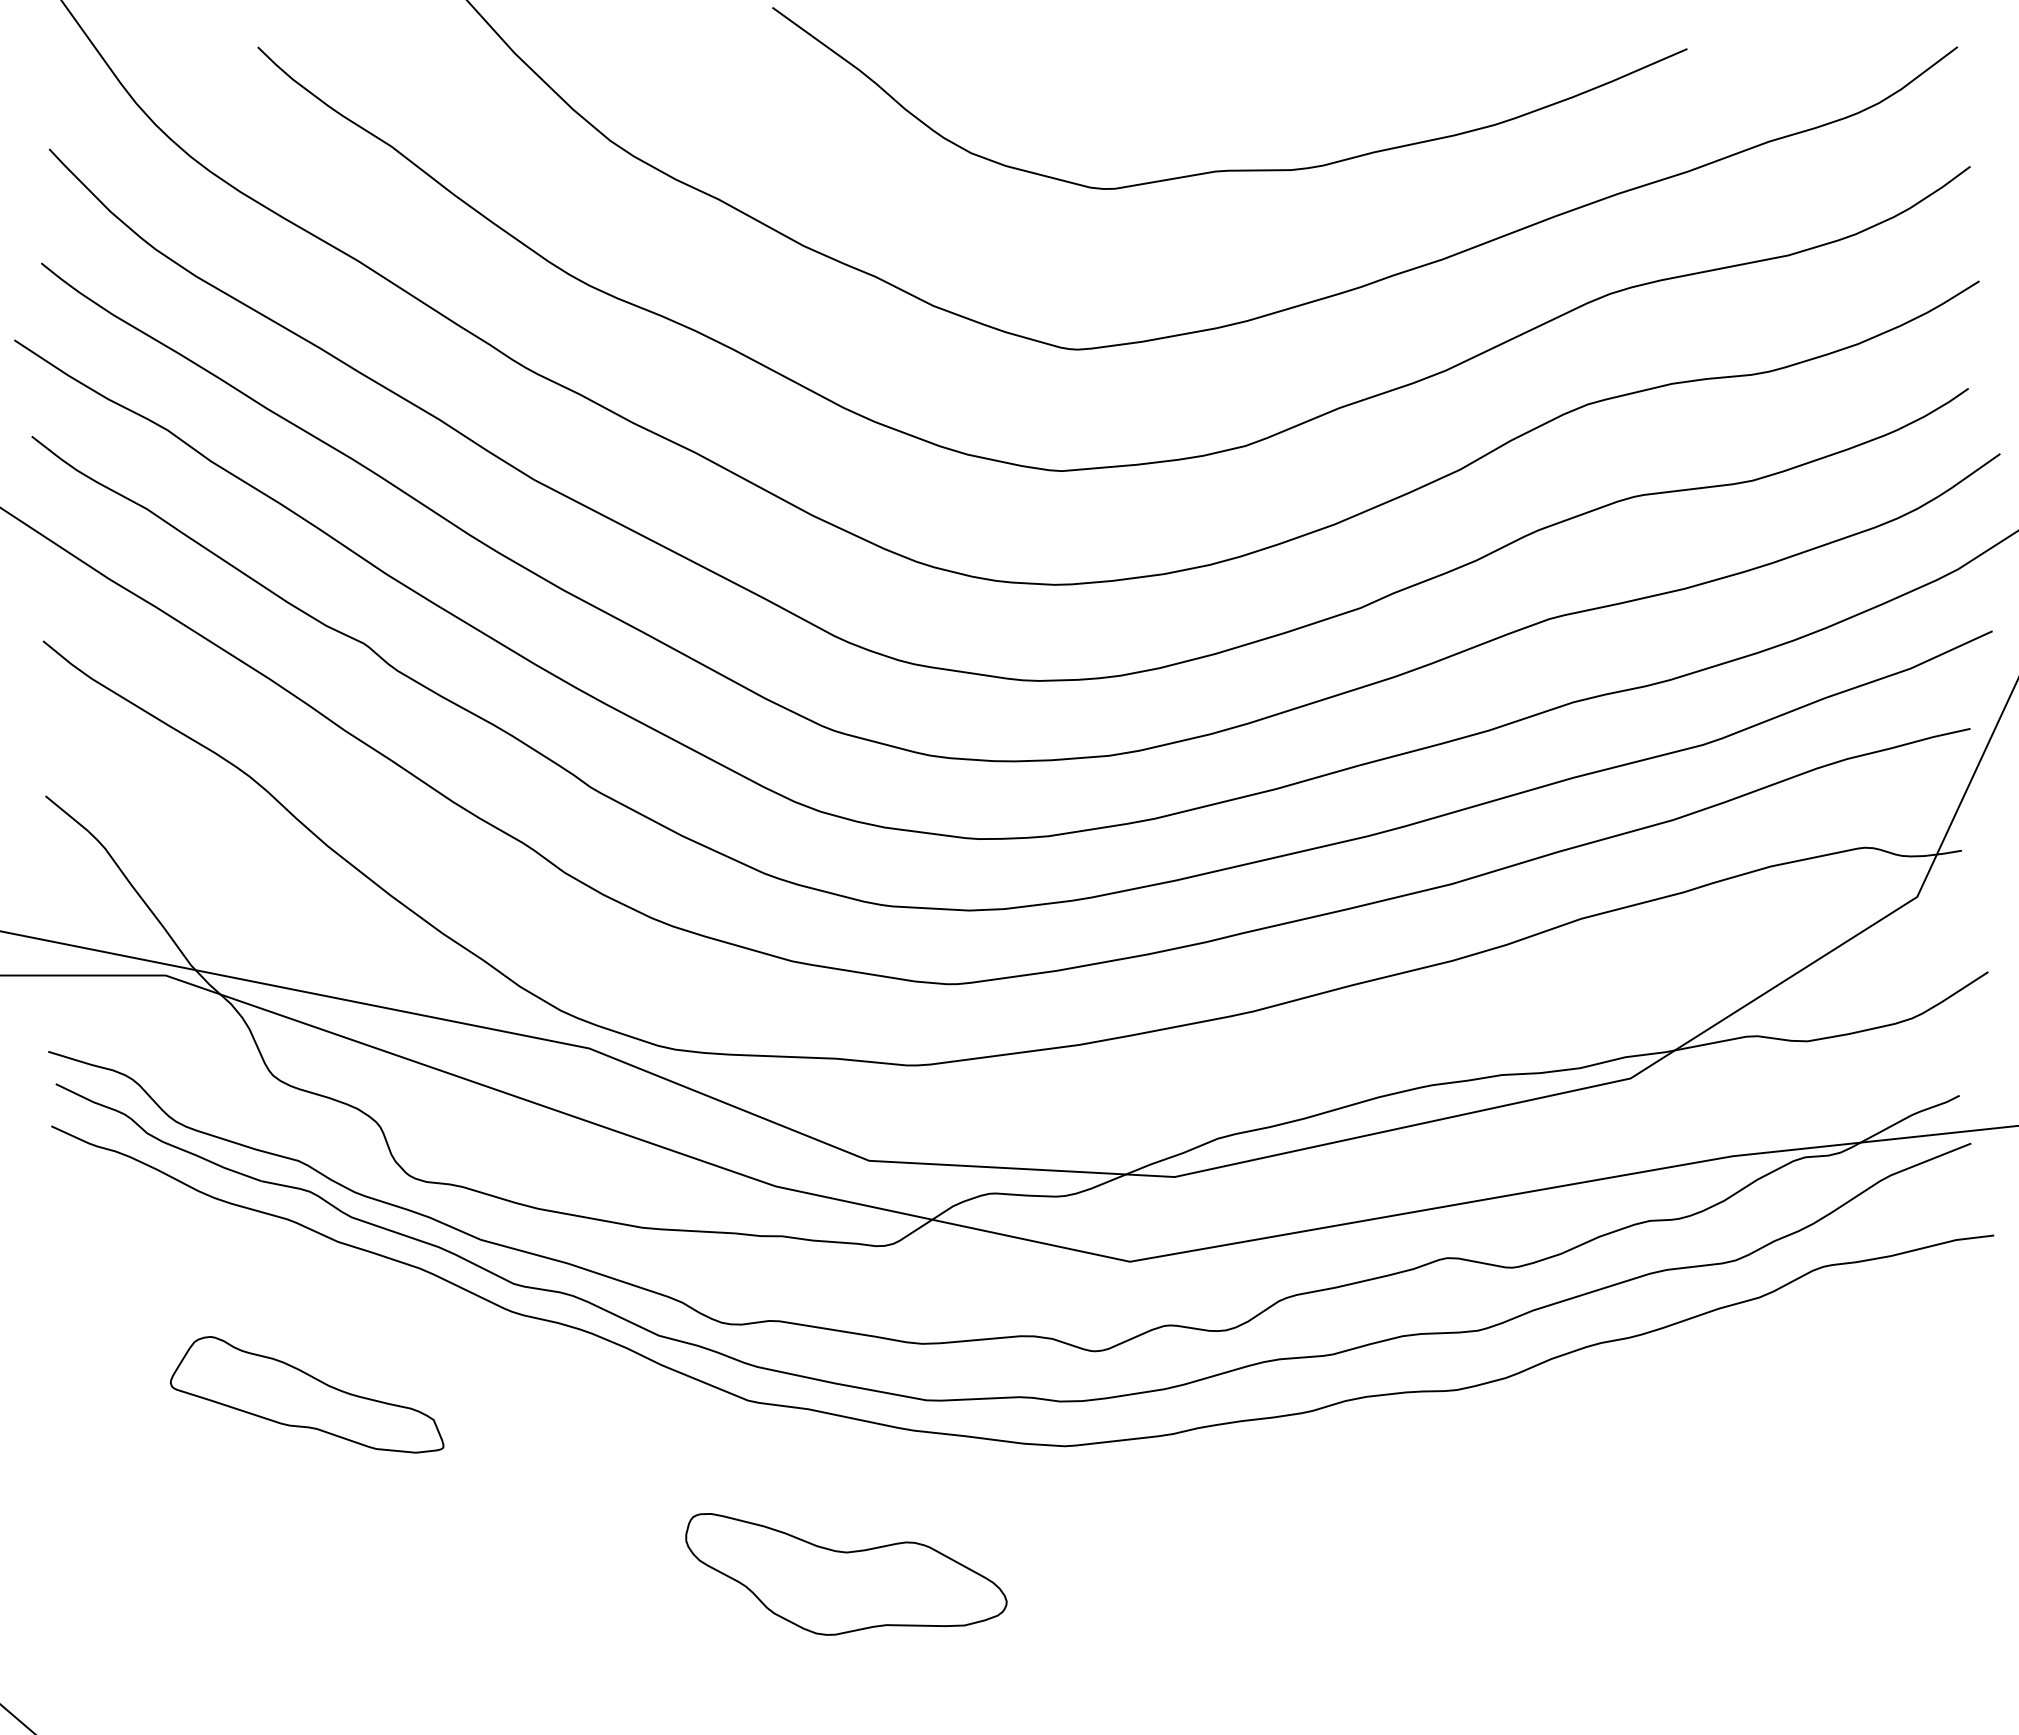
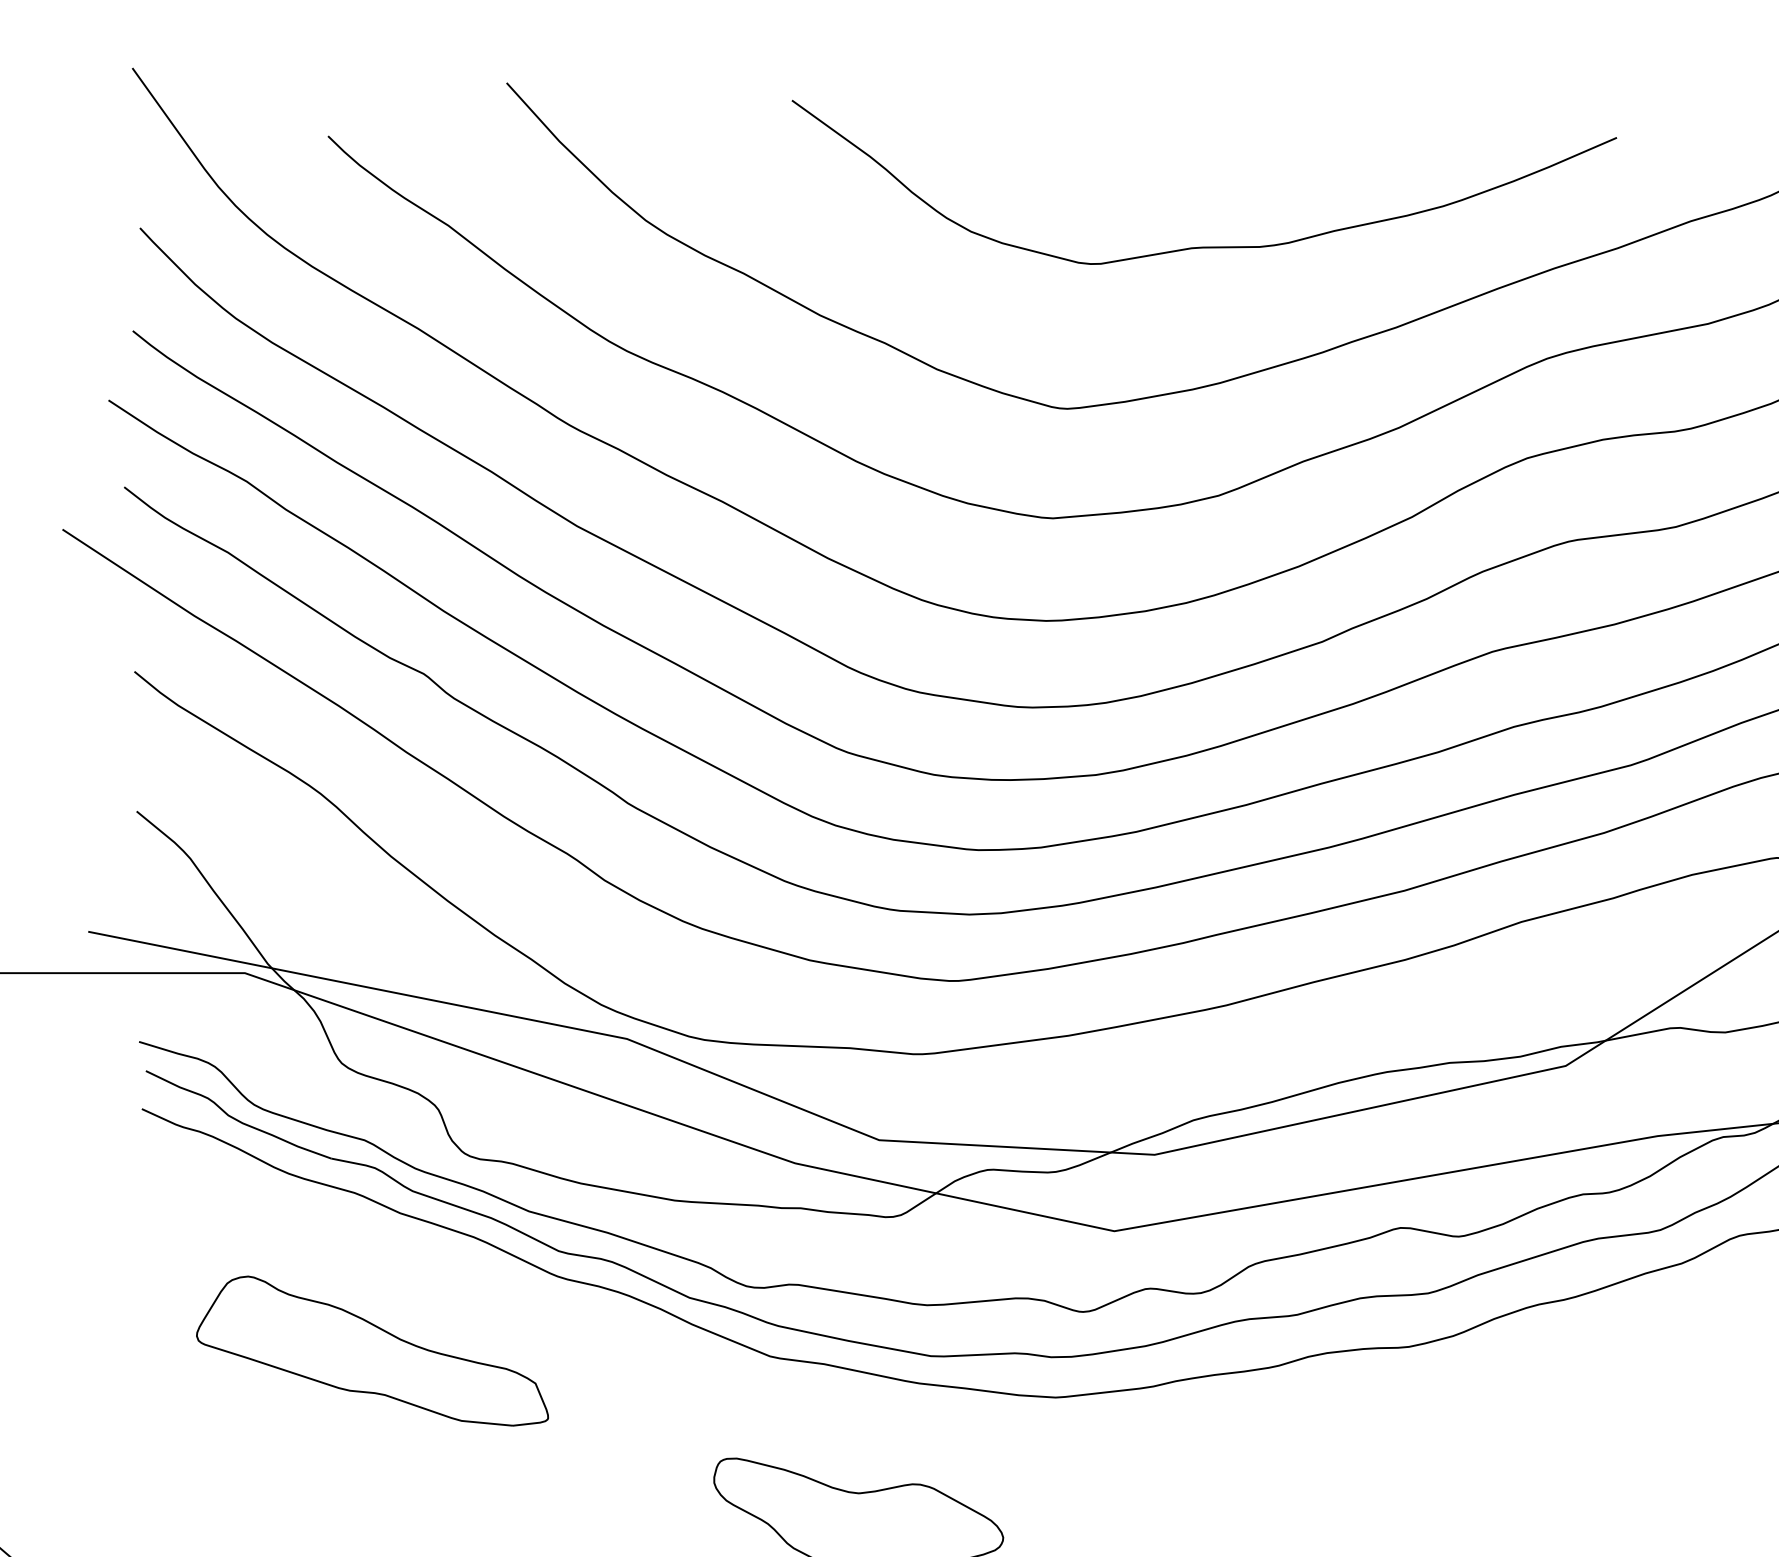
part: (306, 1394) -> (371, 1350), size x1.43

